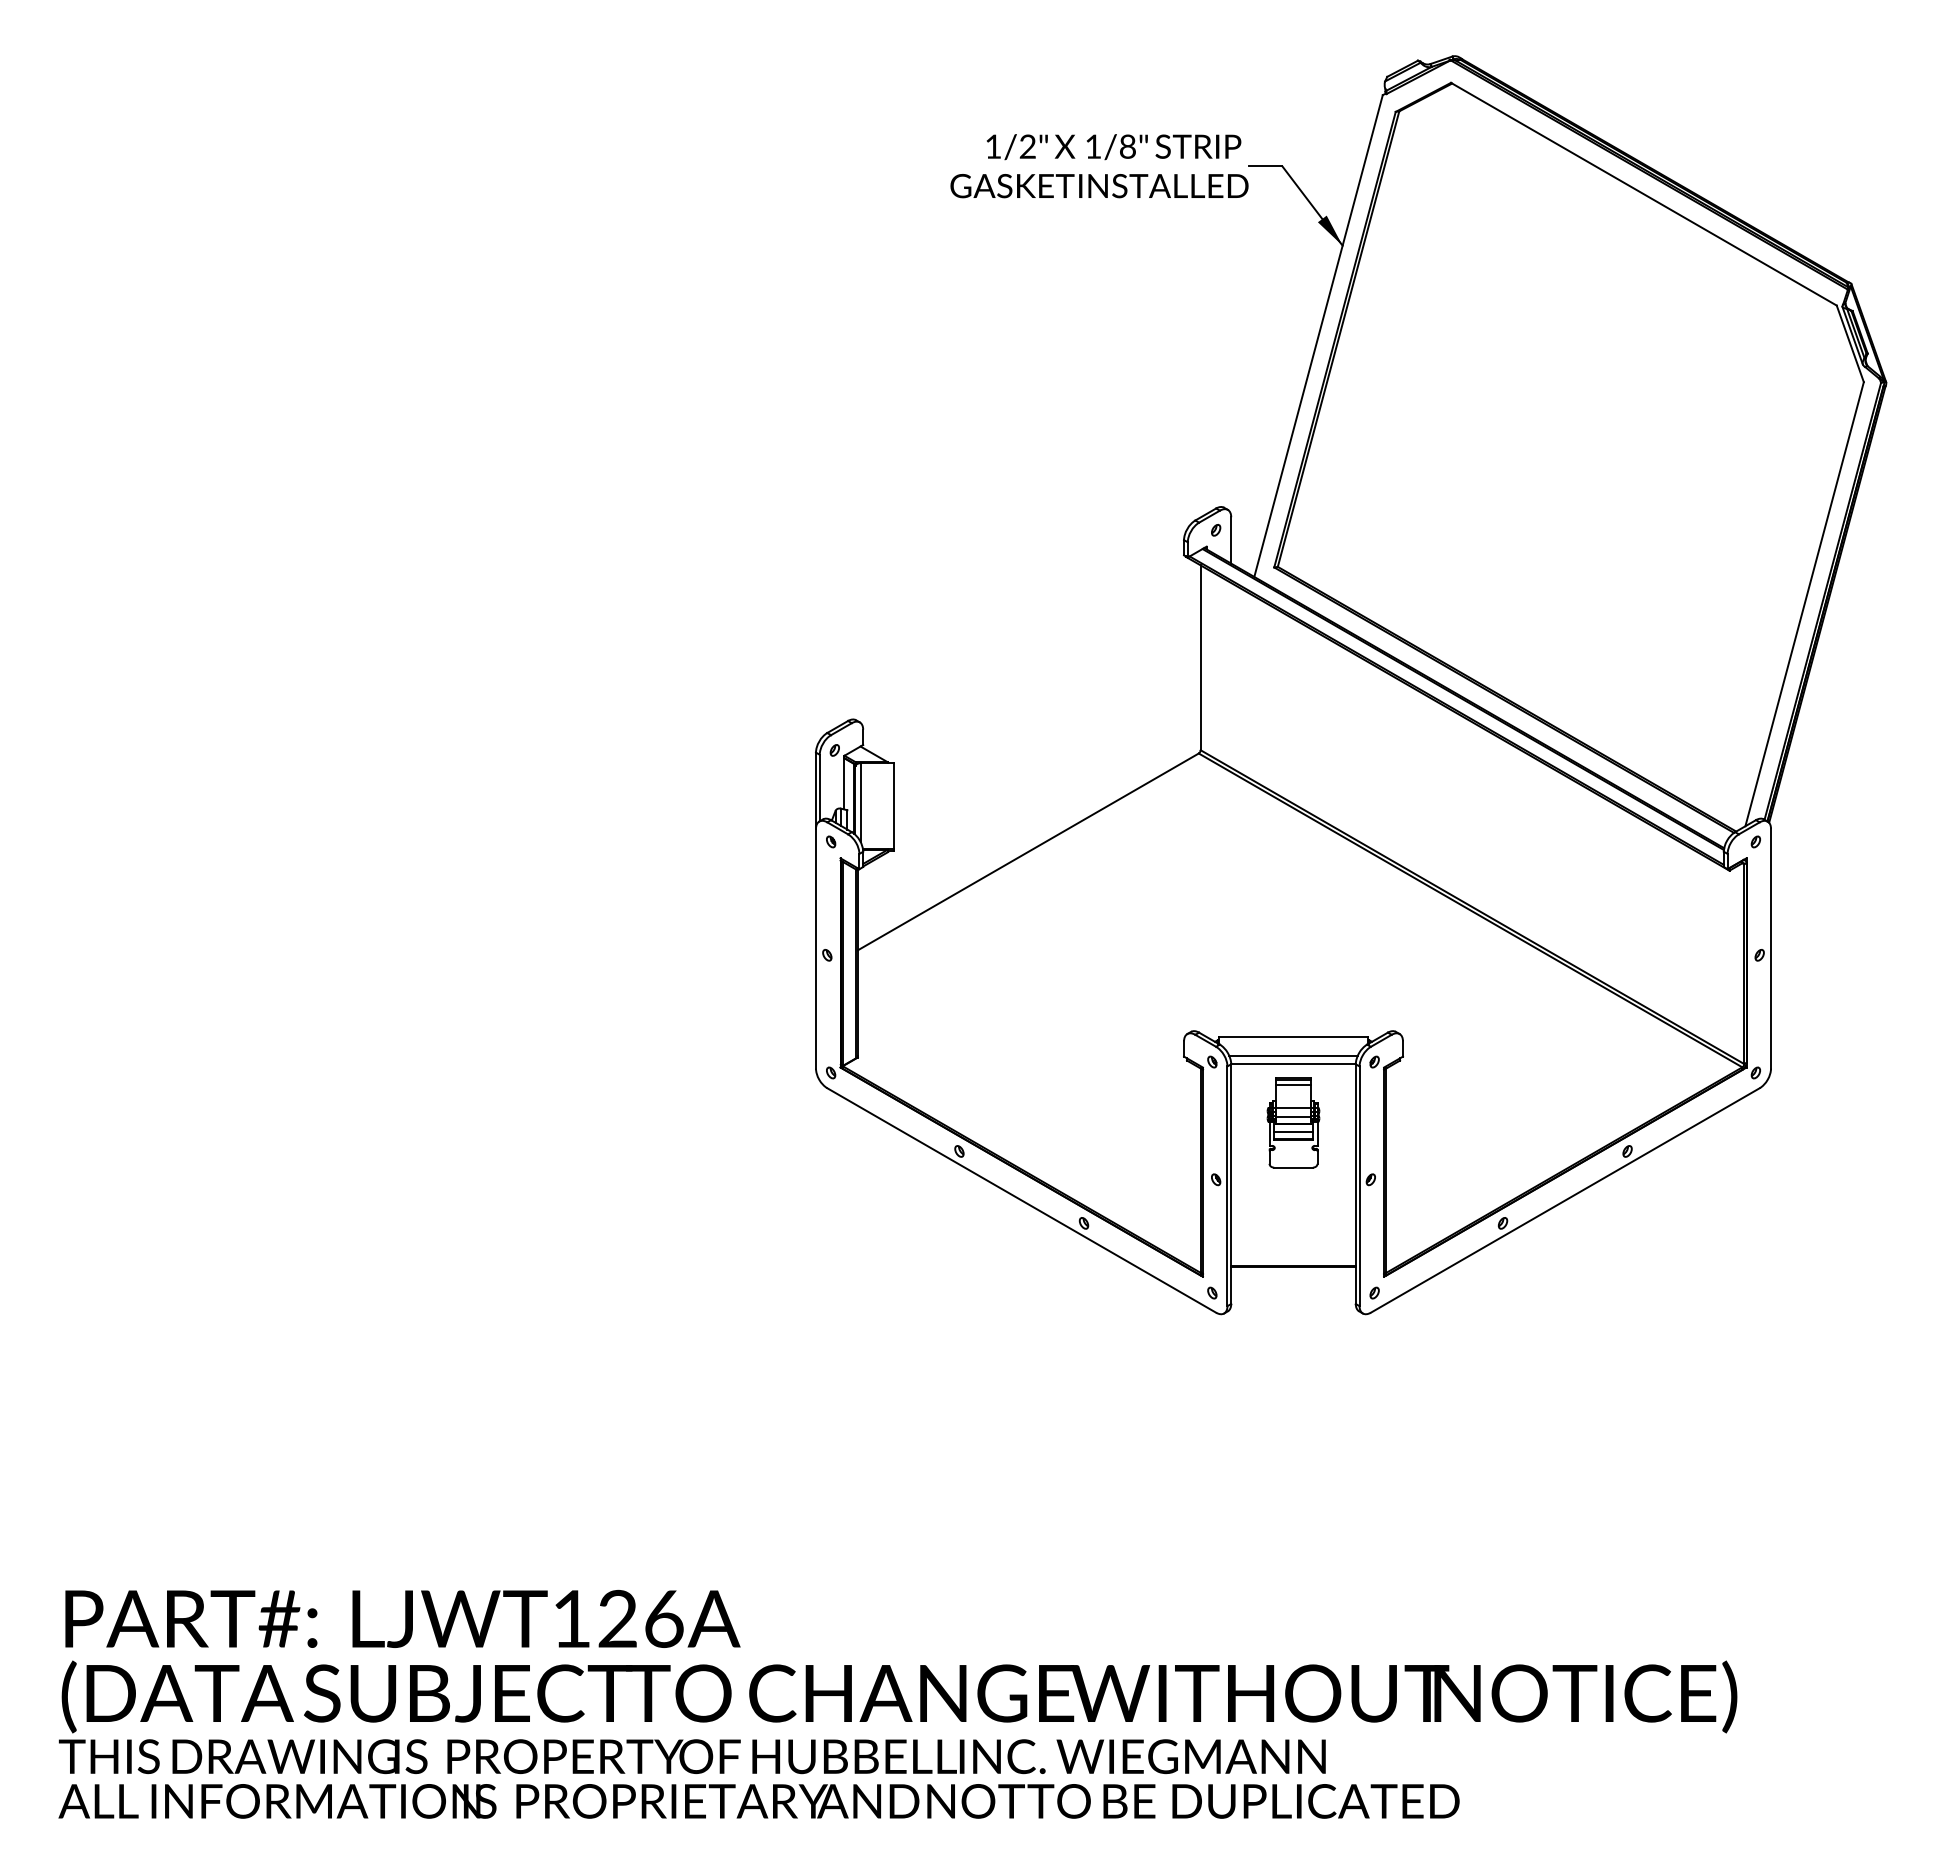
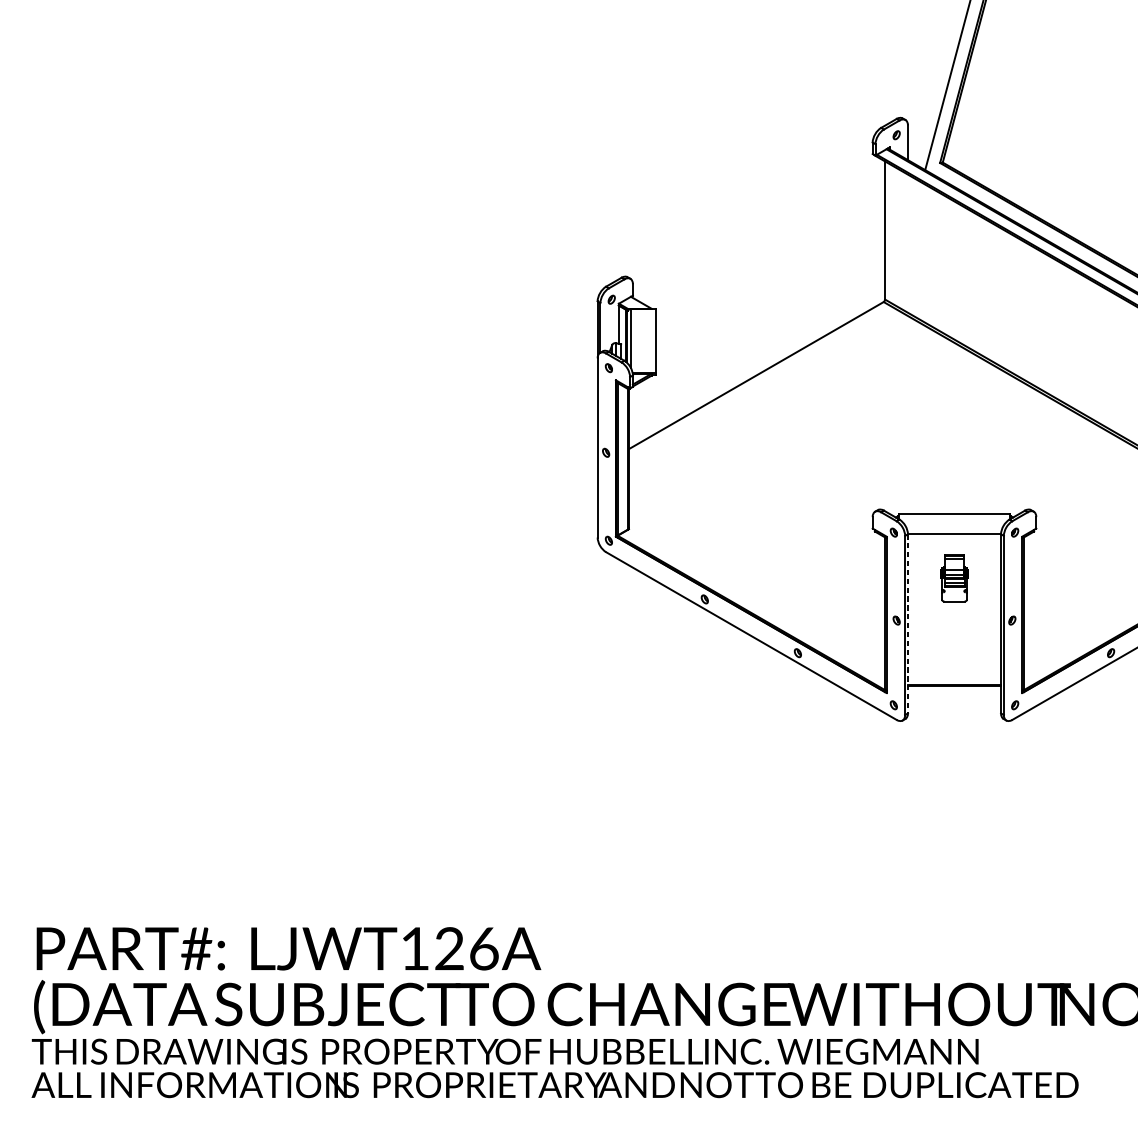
line: (1293, 1055) -> (954, 527), removed
part: (1293, 1122) -> (954, 577), size x0.7
line: (1231, 1184) -> (908, 624), solid -> dashed

